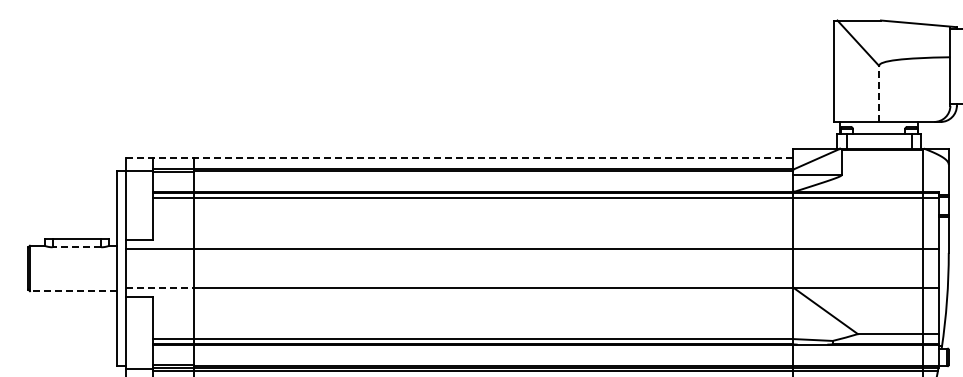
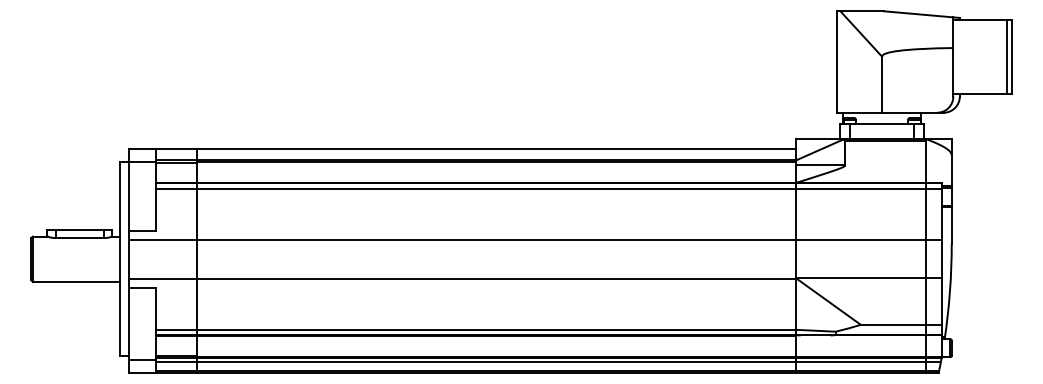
line: (879, 93) -> (882, 84), dashed -> solid
line: (459, 158) -> (462, 149), dashed -> solid
line: (76, 247) -> (79, 238), dashed -> solid
line: (160, 287) -> (163, 278), dashed -> solid
line: (73, 290) -> (76, 281), dashed -> solid

